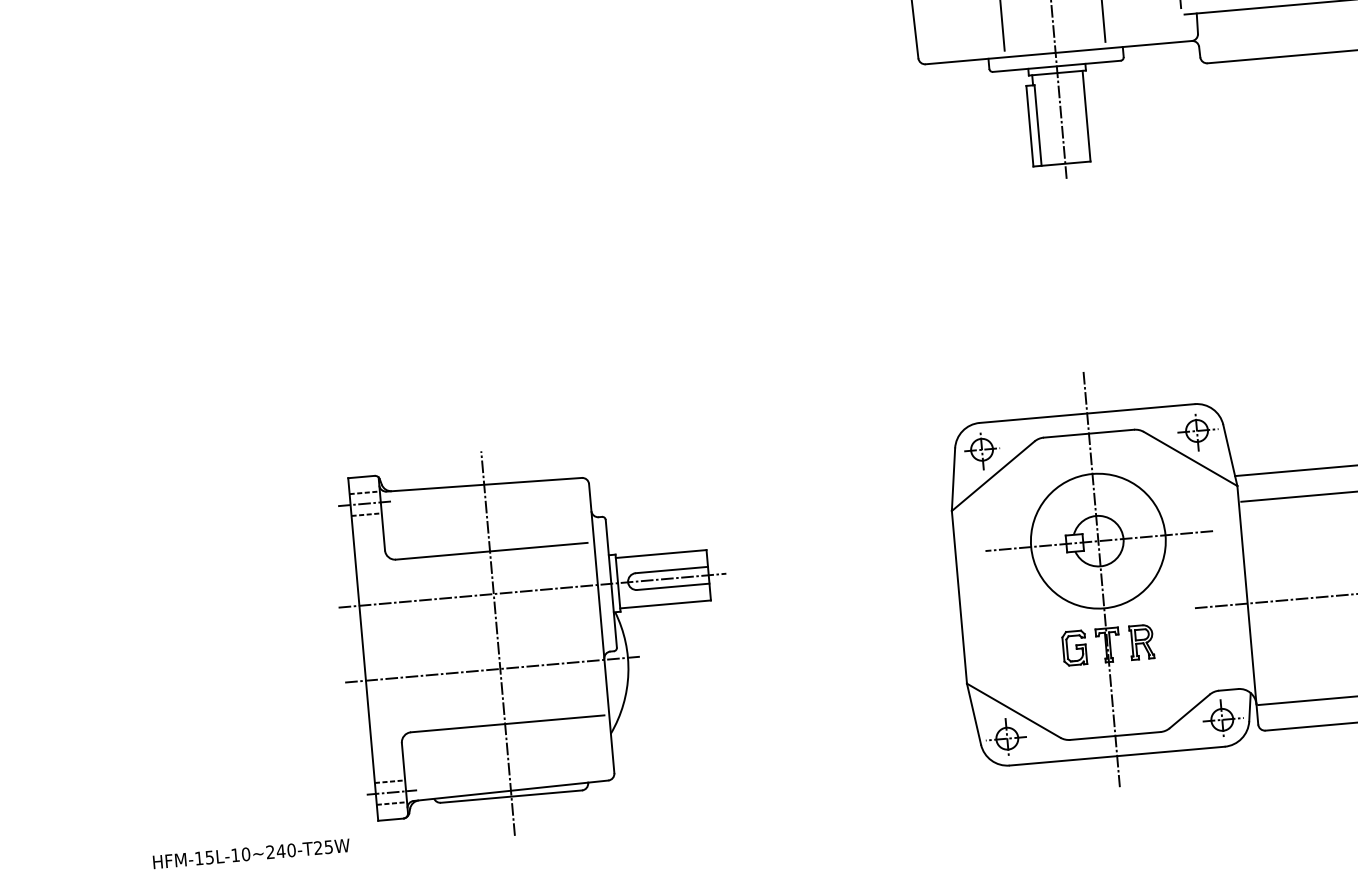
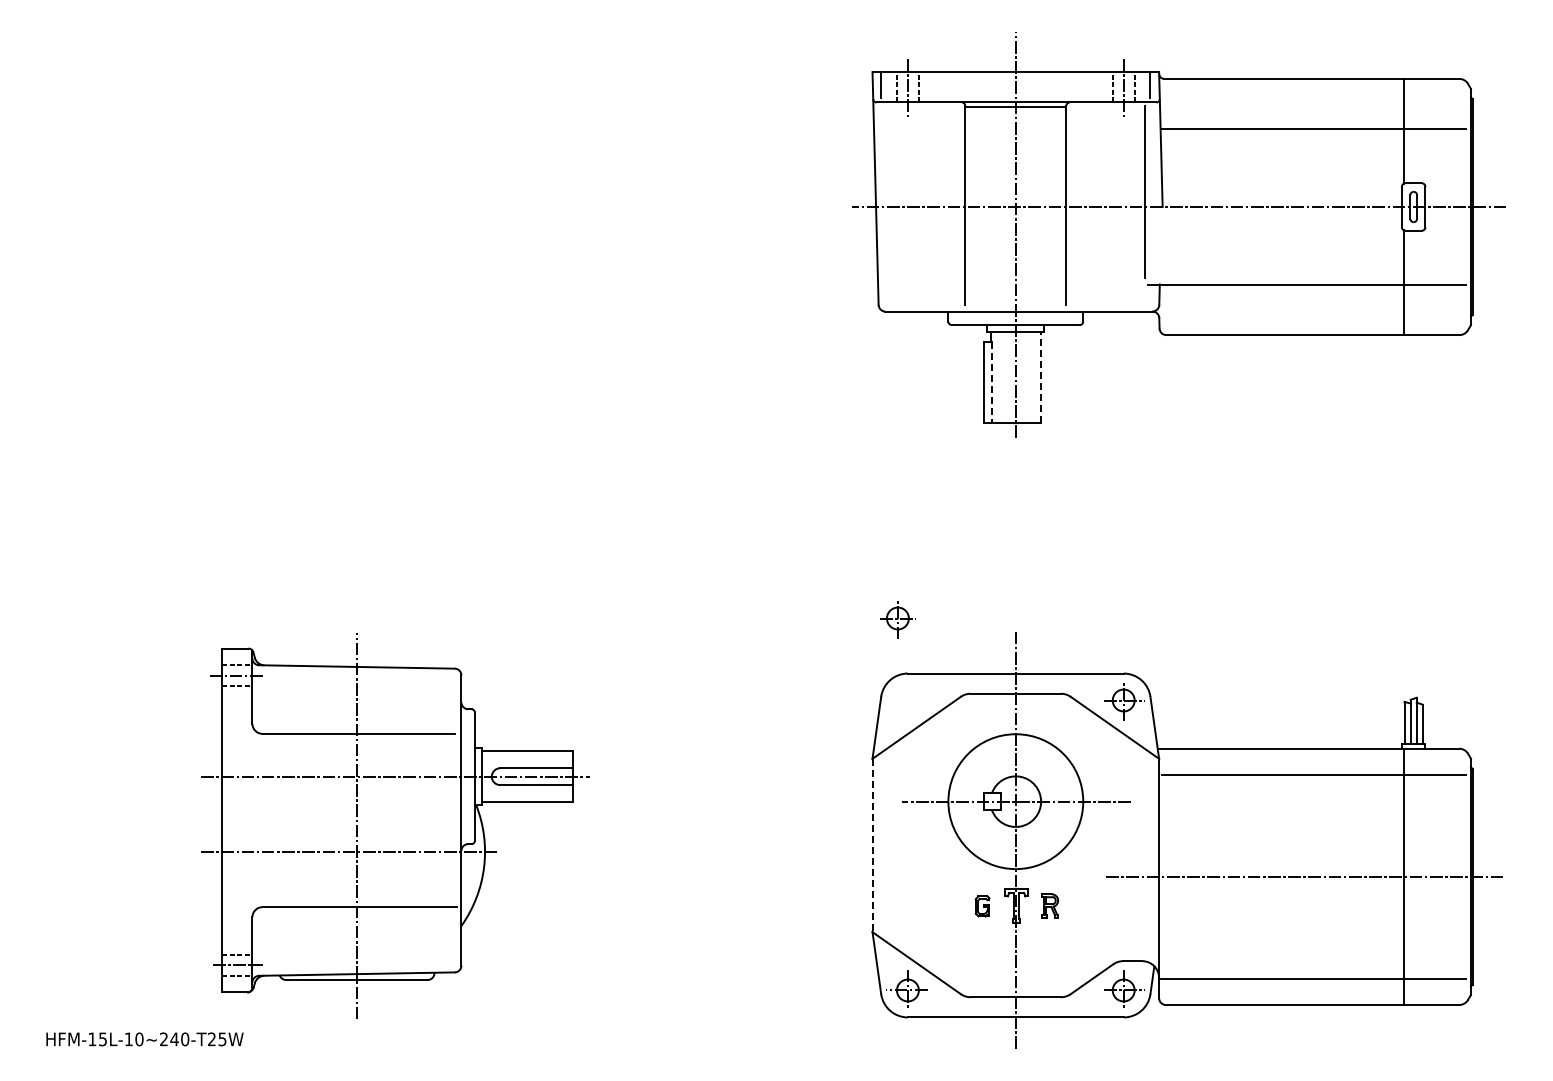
line: (1086, 116) -> (1041, 377), solid -> dashed
line: (1037, 125) -> (991, 382), solid -> dashed
part: (981, 450) -> (897, 619), moved
line: (959, 597) -> (872, 845), solid -> dashed
part: (536, 639) -> (395, 825), moved
part: (1141, 641) -> (1050, 905), size x0.7
part: (1074, 648) -> (982, 906), size x0.6

